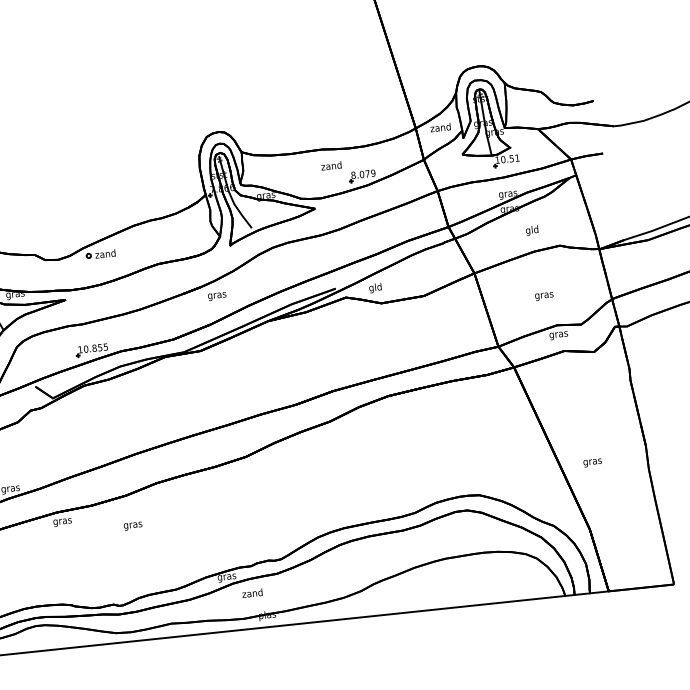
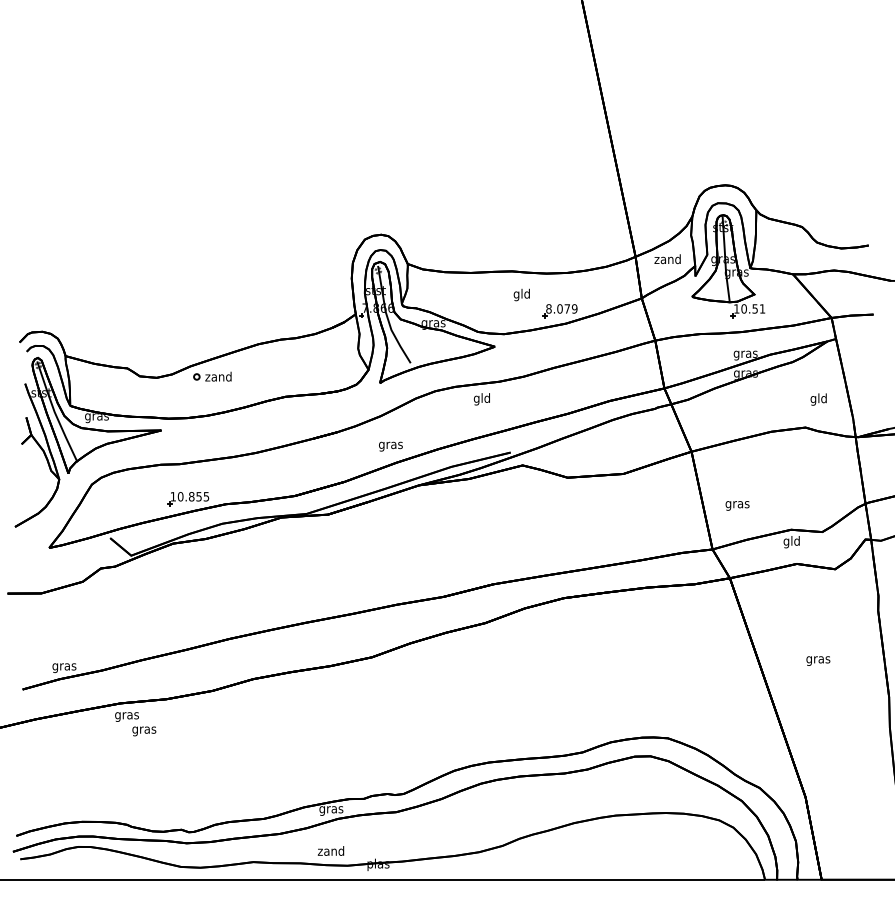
text: (331, 166) -> (521, 294), zand -> gld
text: (531, 230) -> (818, 399), moved
text: (375, 288) -> (481, 399), moved
text: (216, 296) -> (390, 446), moved
text: (544, 296) -> (737, 505), moved
text: (558, 335) -> (791, 542), gras -> gld
text: (592, 462) -> (818, 660), moved
text: (133, 526) -> (144, 731), moved
text: (252, 592) -> (330, 850), moved

